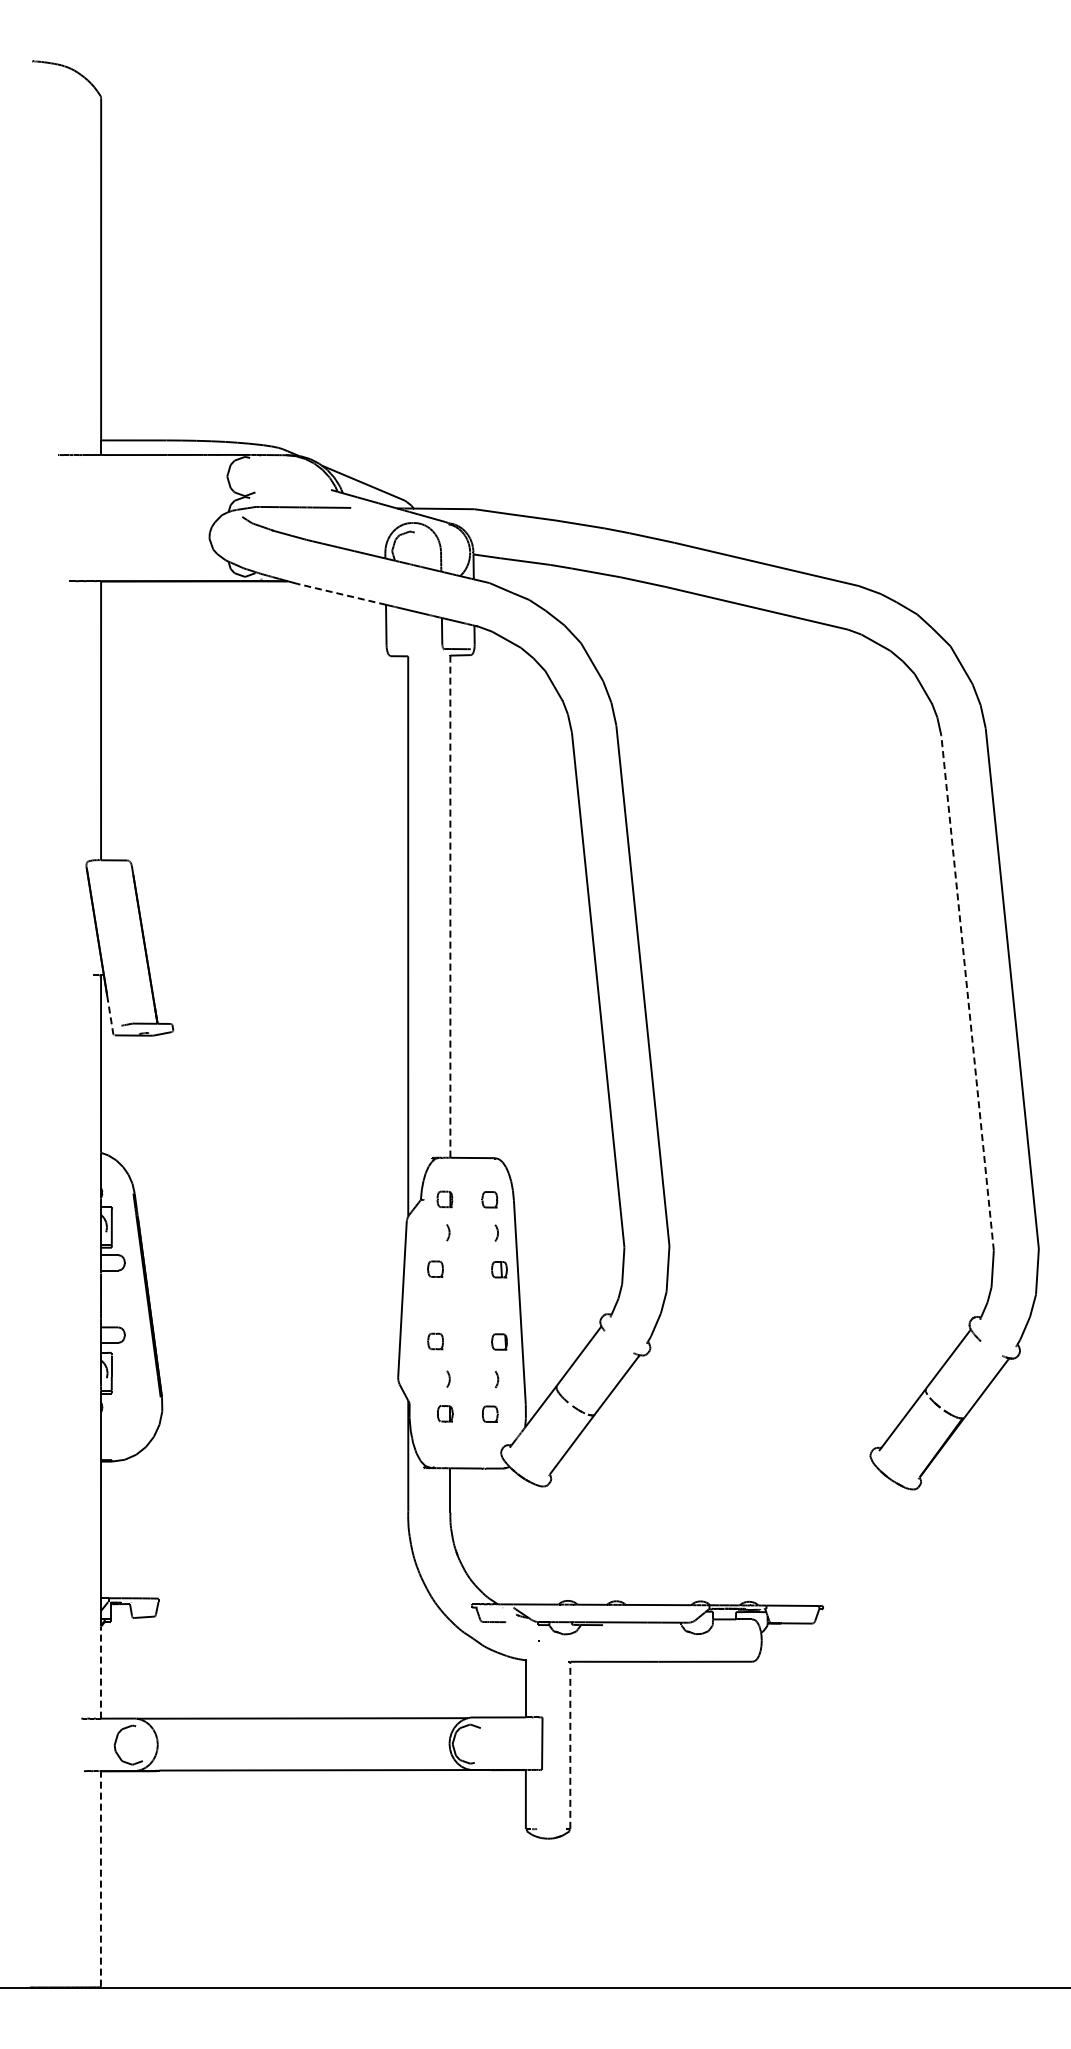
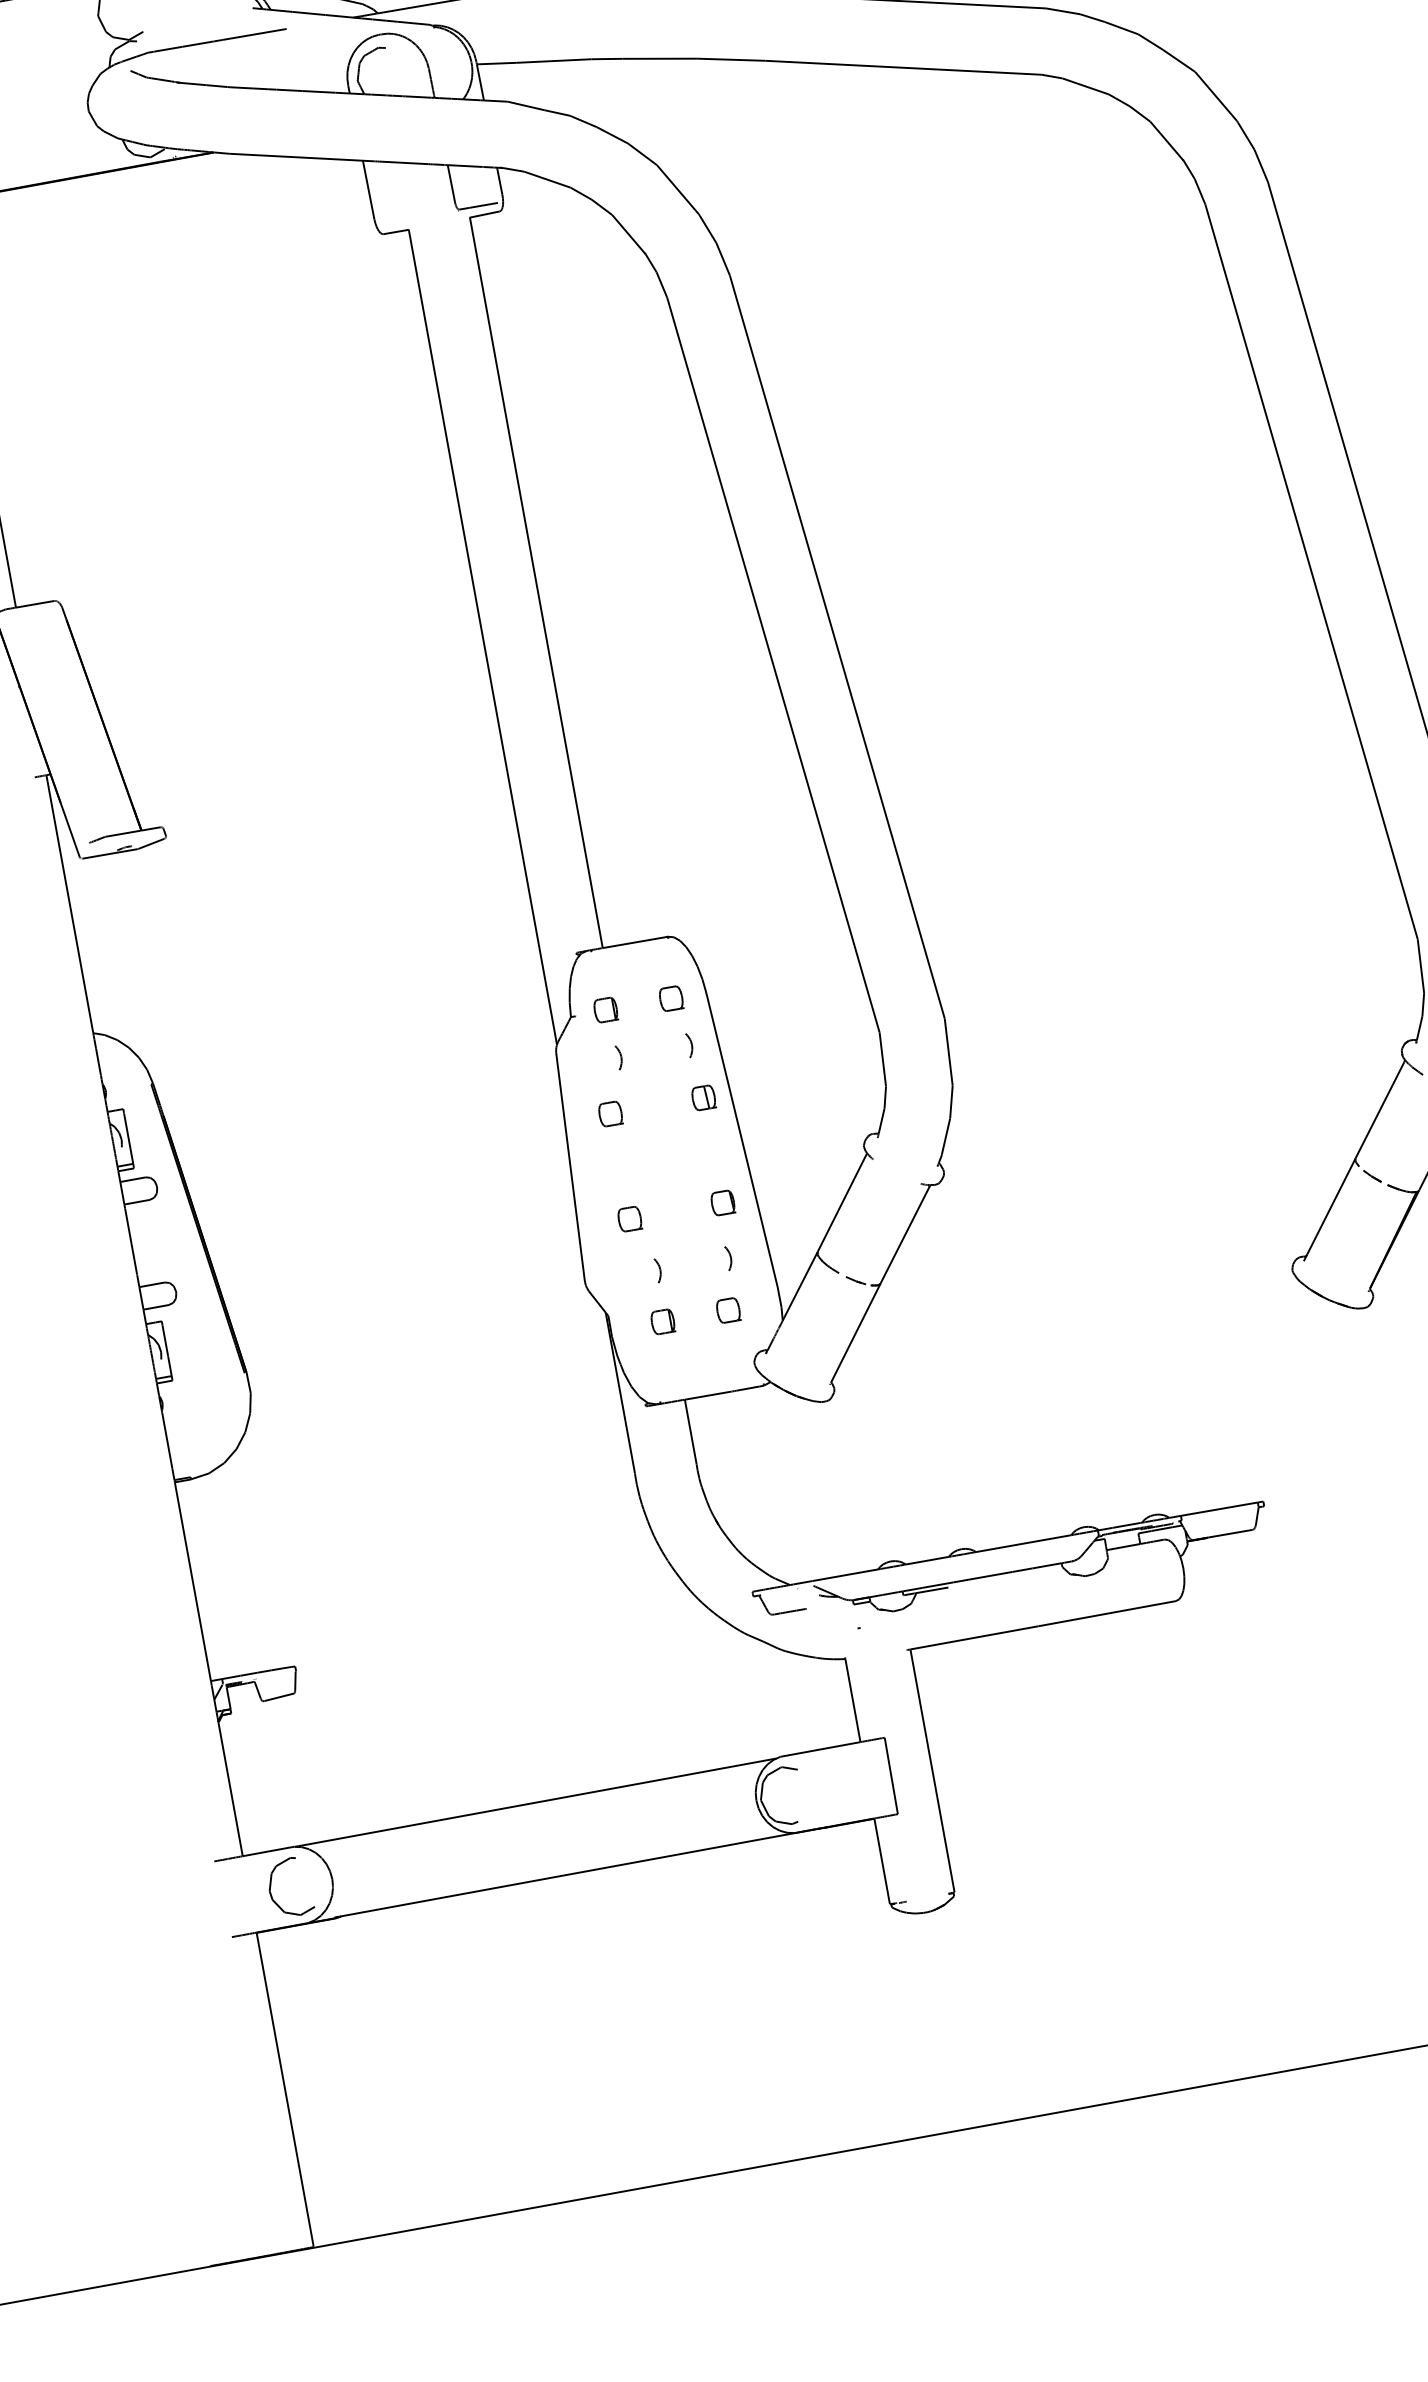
line: (341, 594) -> (295, 157), dashed -> solid
line: (450, 907) -> (536, 583), dashed -> solid
line: (967, 993) -> (1311, 572), dashed -> solid
line: (110, 1014) -> (70, 829), dashed -> solid
line: (100, 1672) -> (229, 1789), dashed -> solid
line: (570, 1745) -> (932, 1771), dashed -> solid
line: (100, 1878) -> (284, 2088), dashed -> solid

